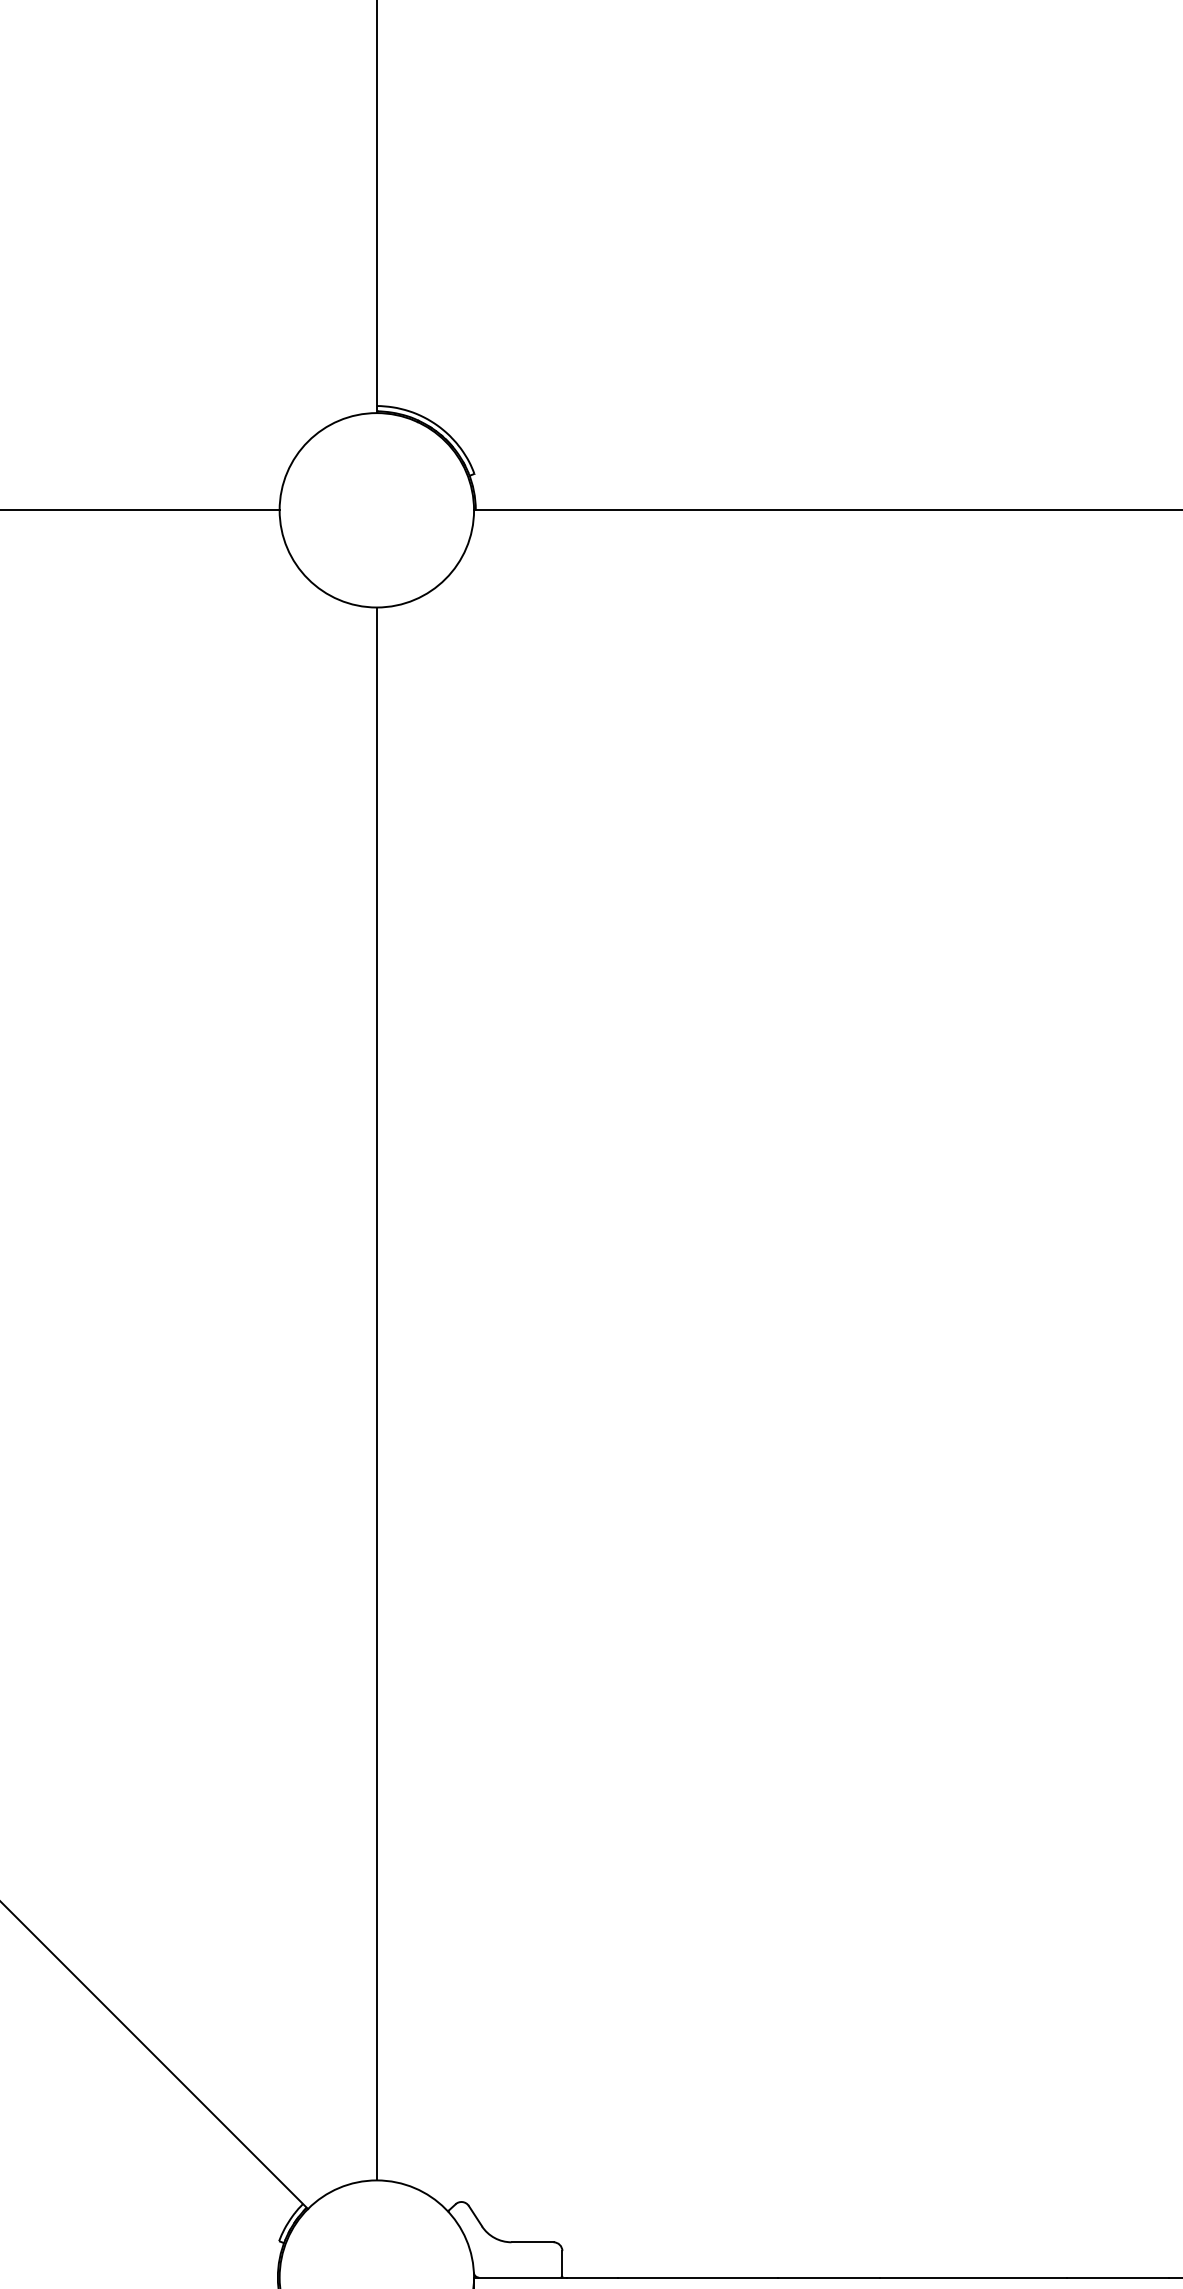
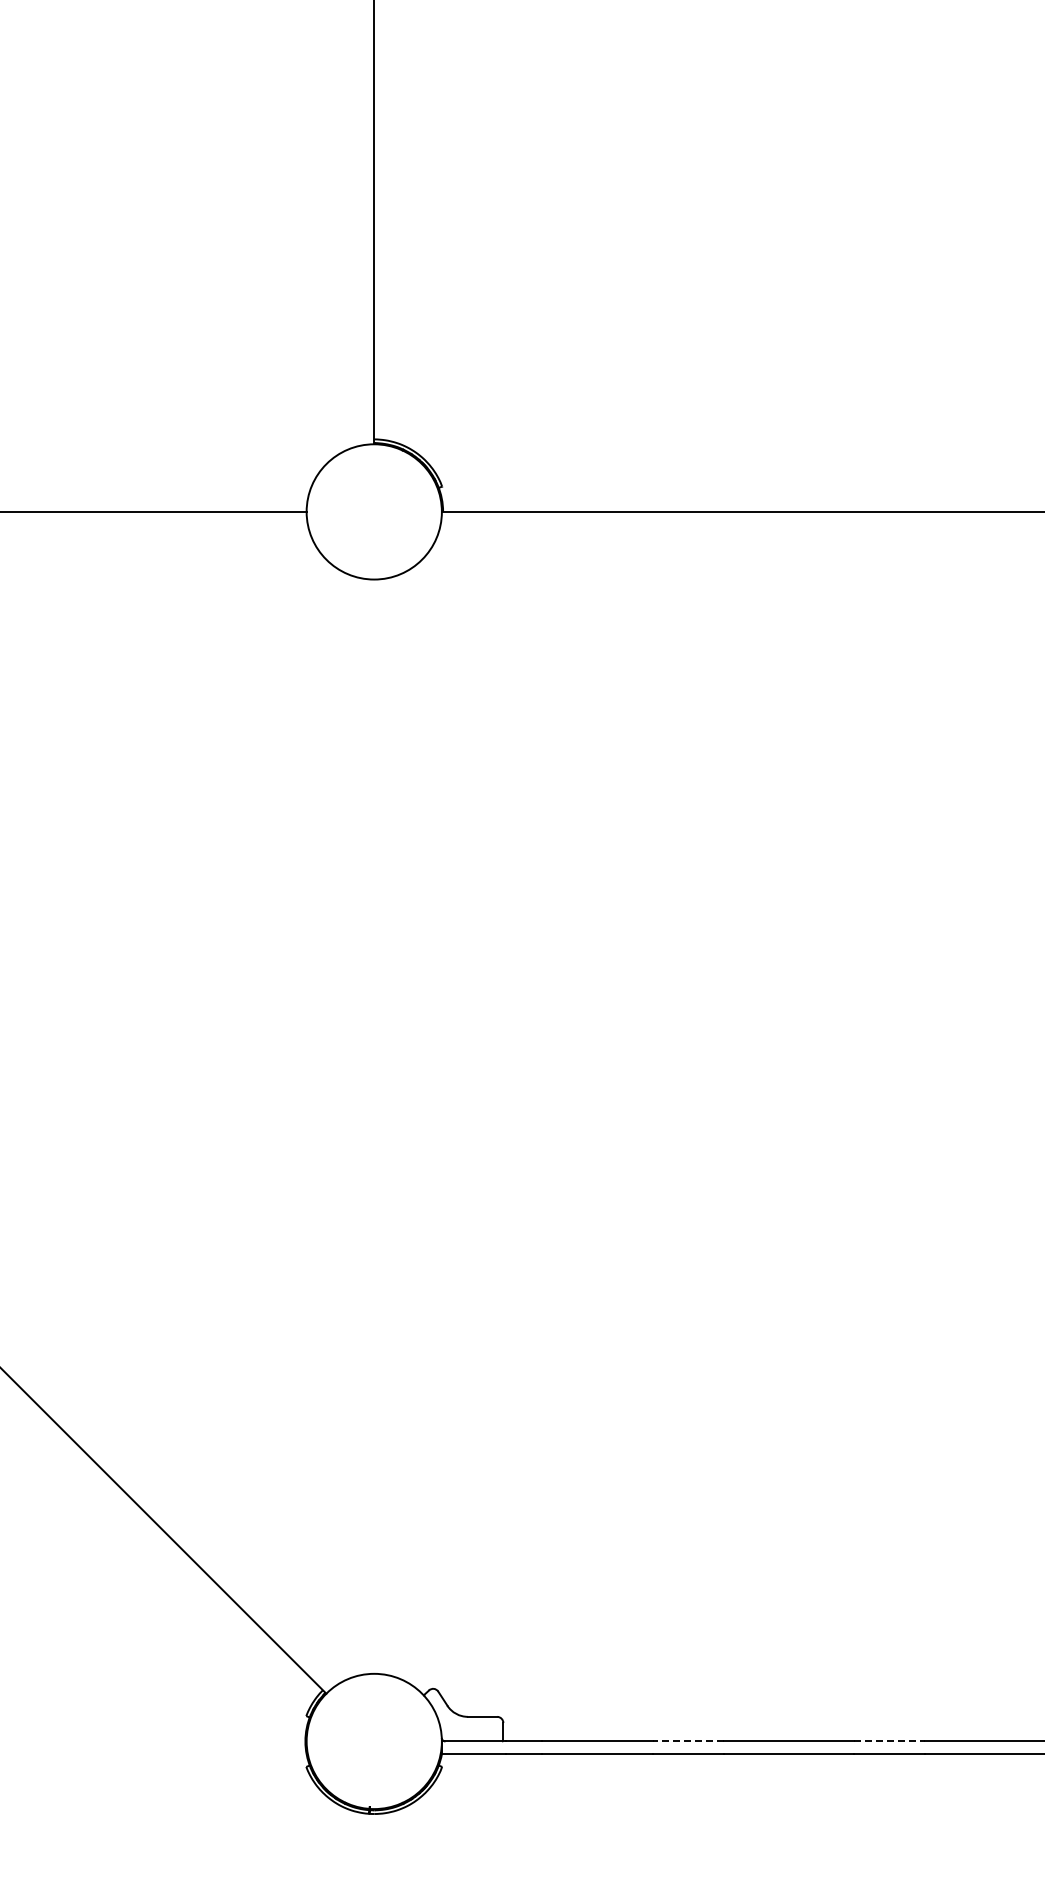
line: (377, 1393) -> (374, 1126), removed
line: (828, 2277) -> (688, 1741), solid -> dashed
line: (1117, 2277) -> (889, 1741), solid -> dashed

